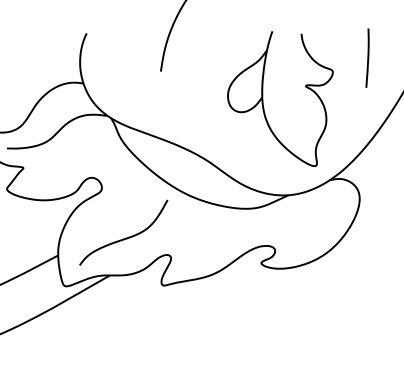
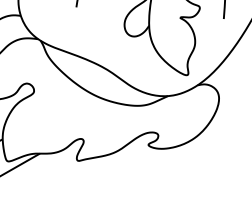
curve: (125, 237) -> (51, 126), removed

